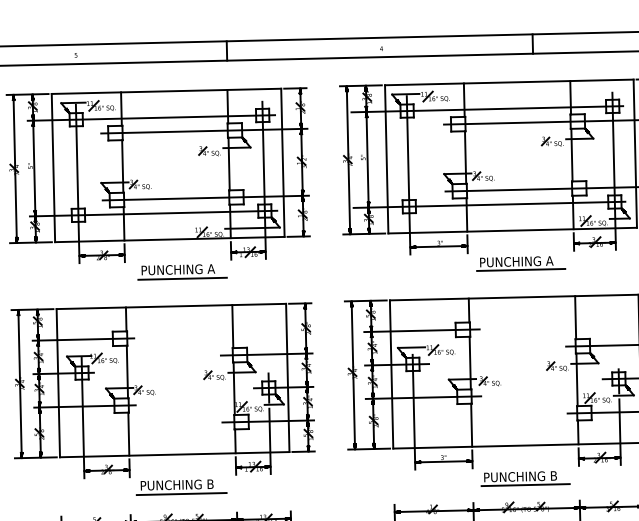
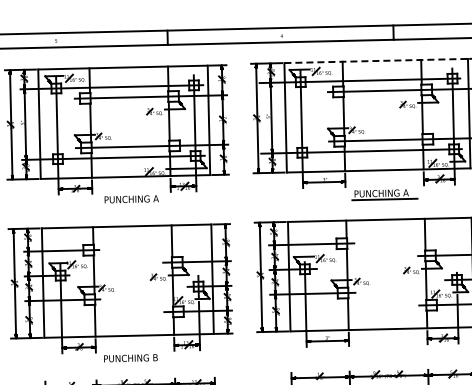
line: (509, 83) -> (376, 61), solid -> dashed
line: (182, 278) -> (134, 205), removed
part: (524, 478) -> (387, 353), removed
line: (182, 493) -> (134, 364), removed

